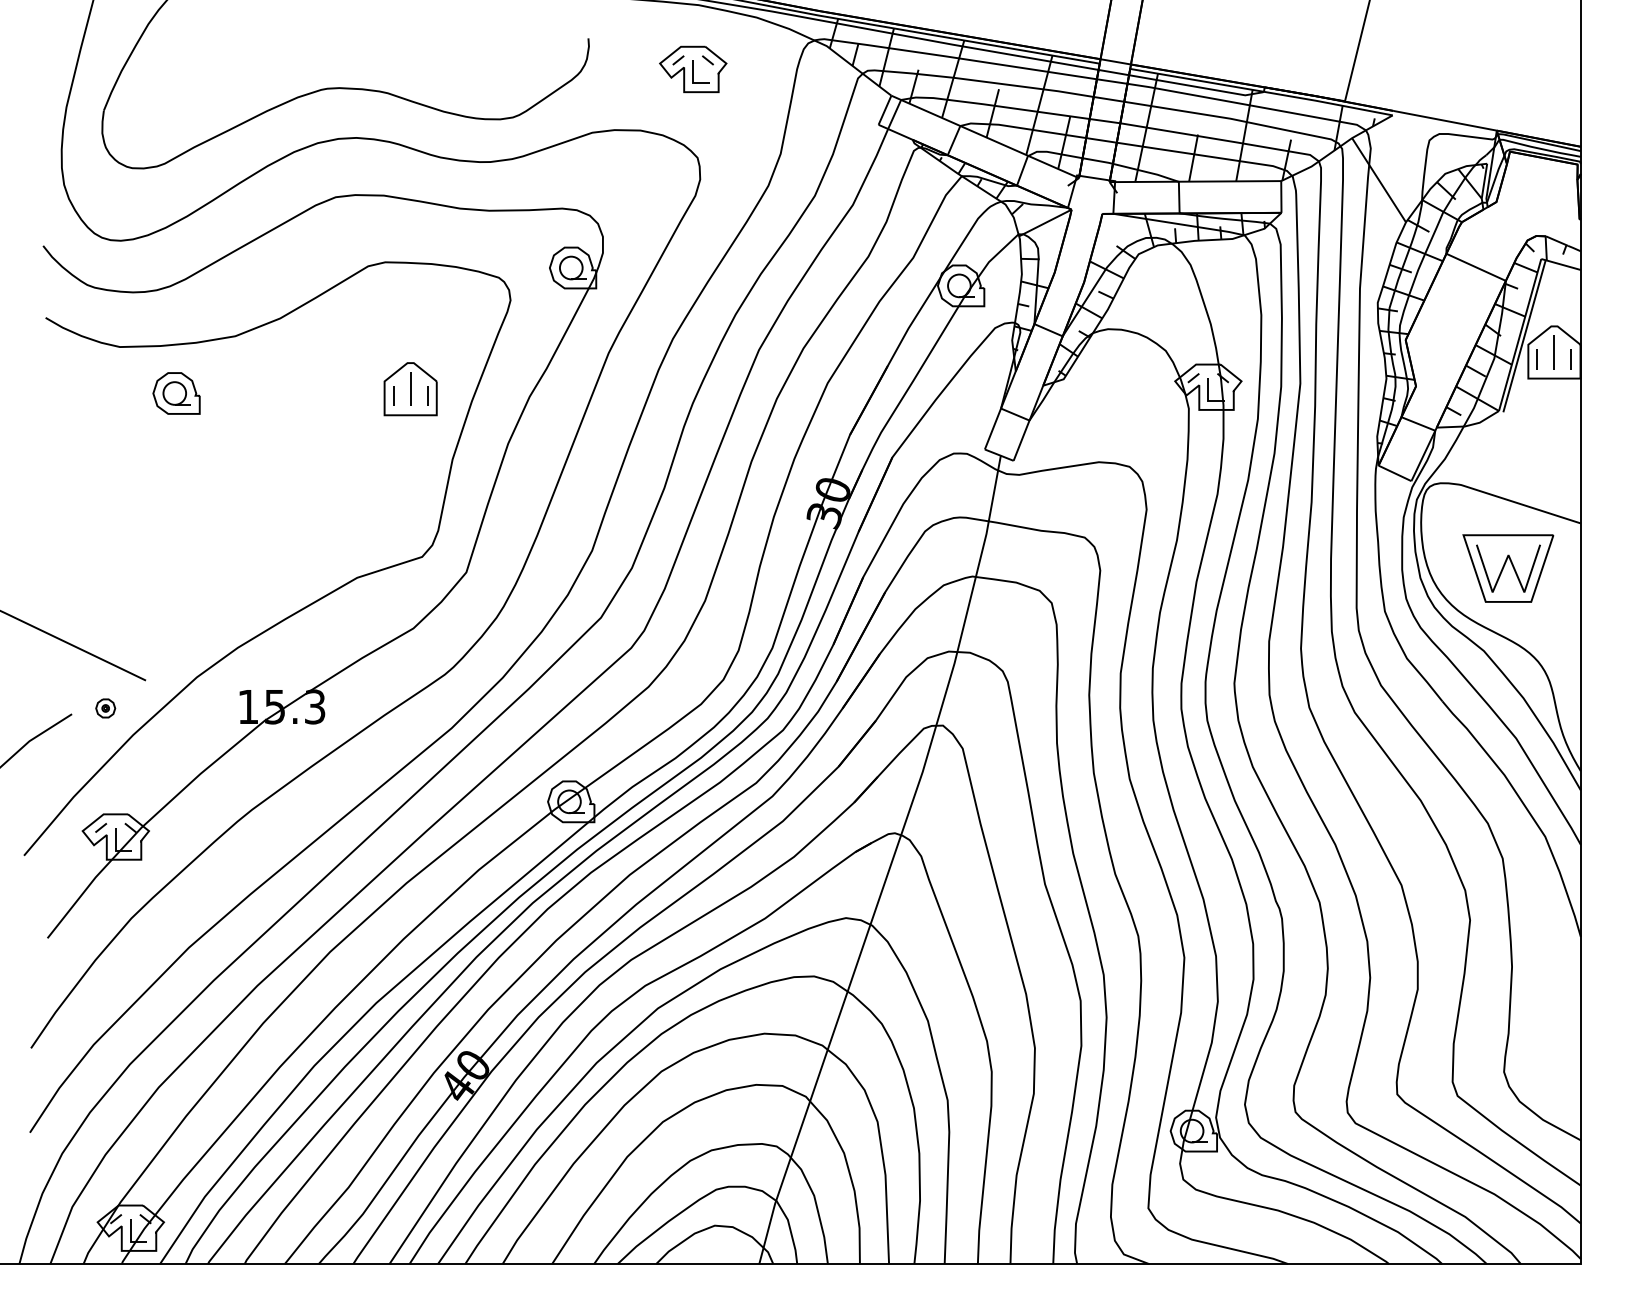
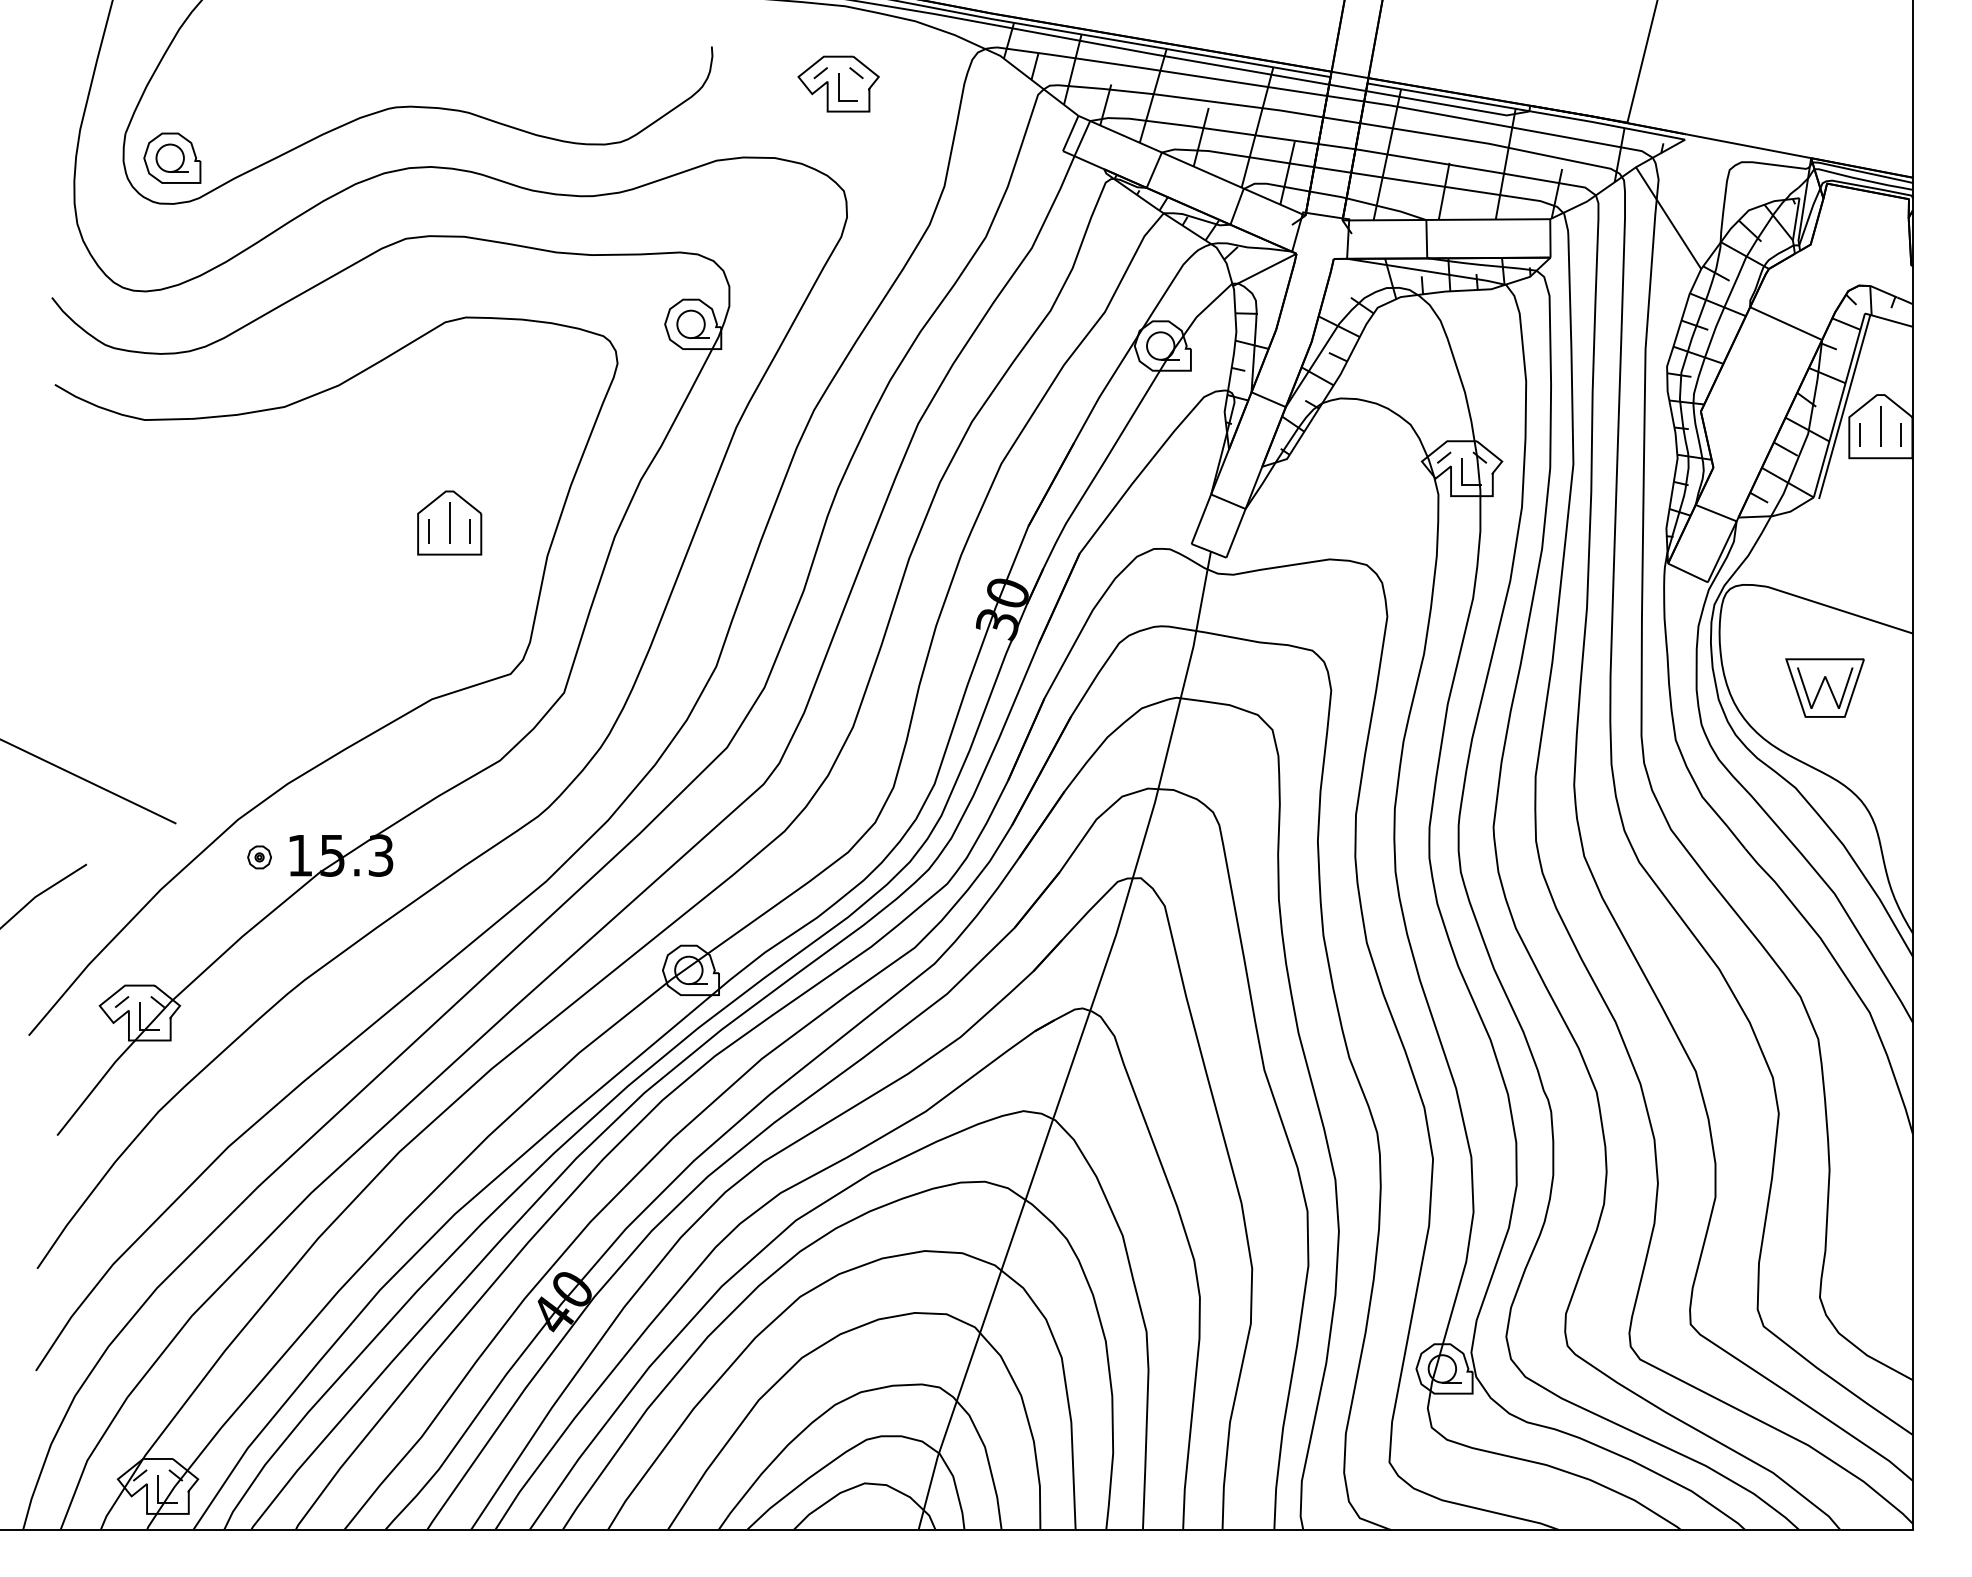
part: (410, 388) -> (449, 522), moved
part: (176, 392) -> (172, 157), moved
part: (1507, 568) -> (1824, 687), size x0.71
part: (105, 708) -> (259, 857), moved

